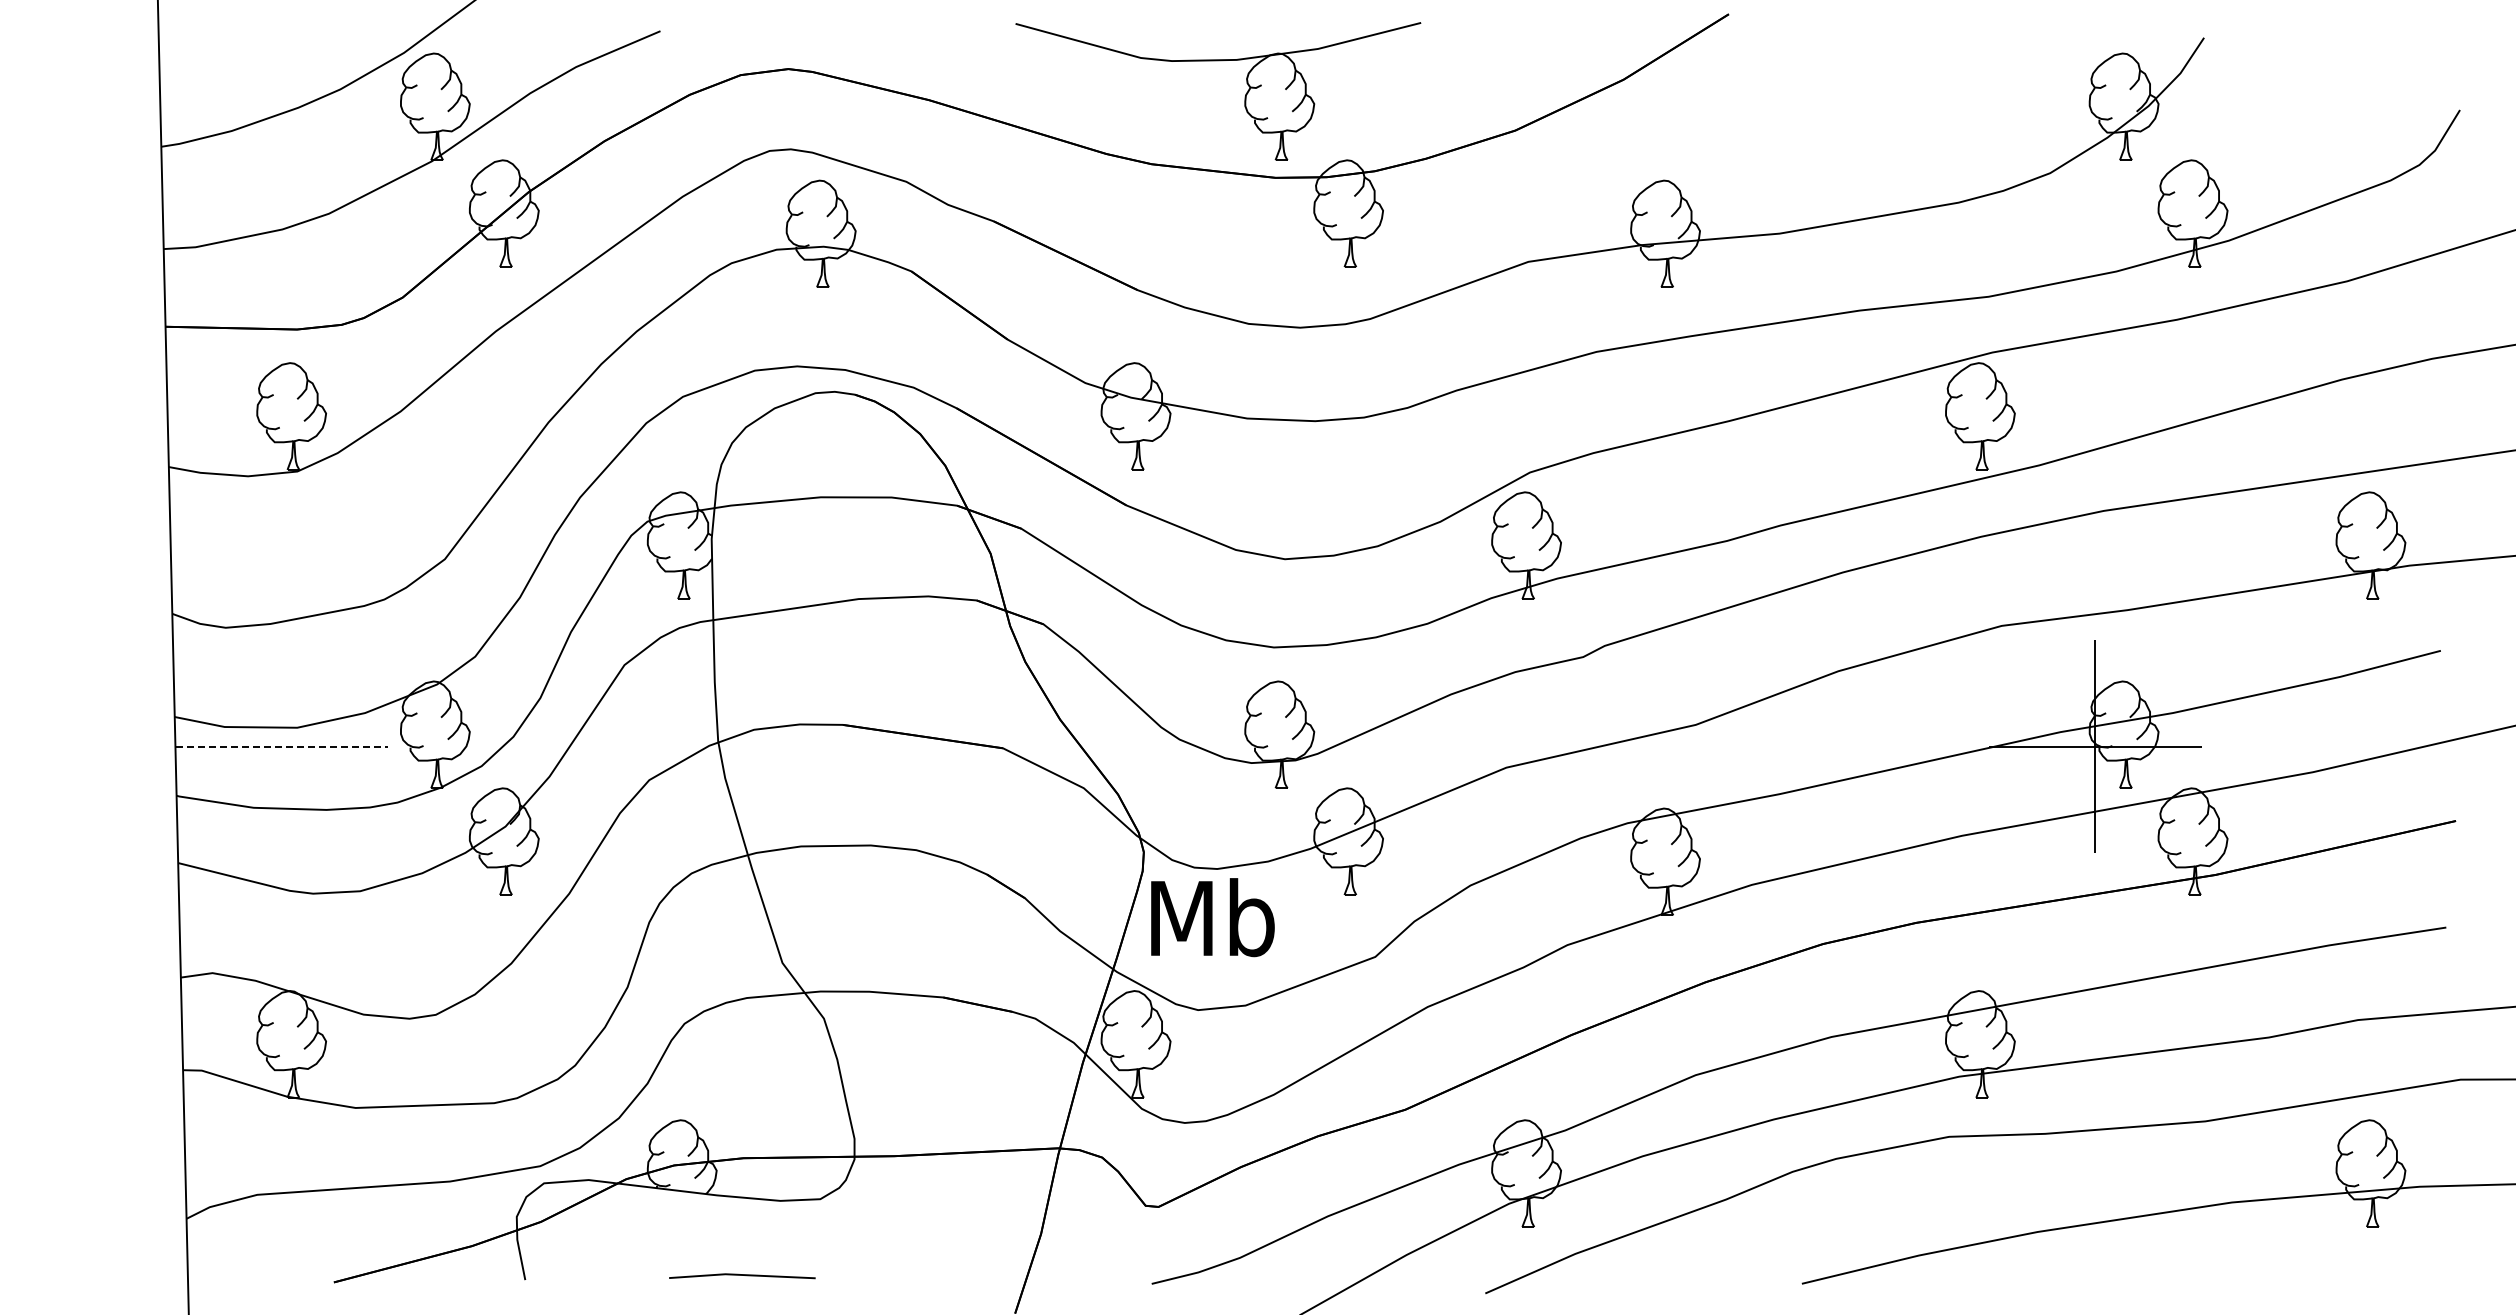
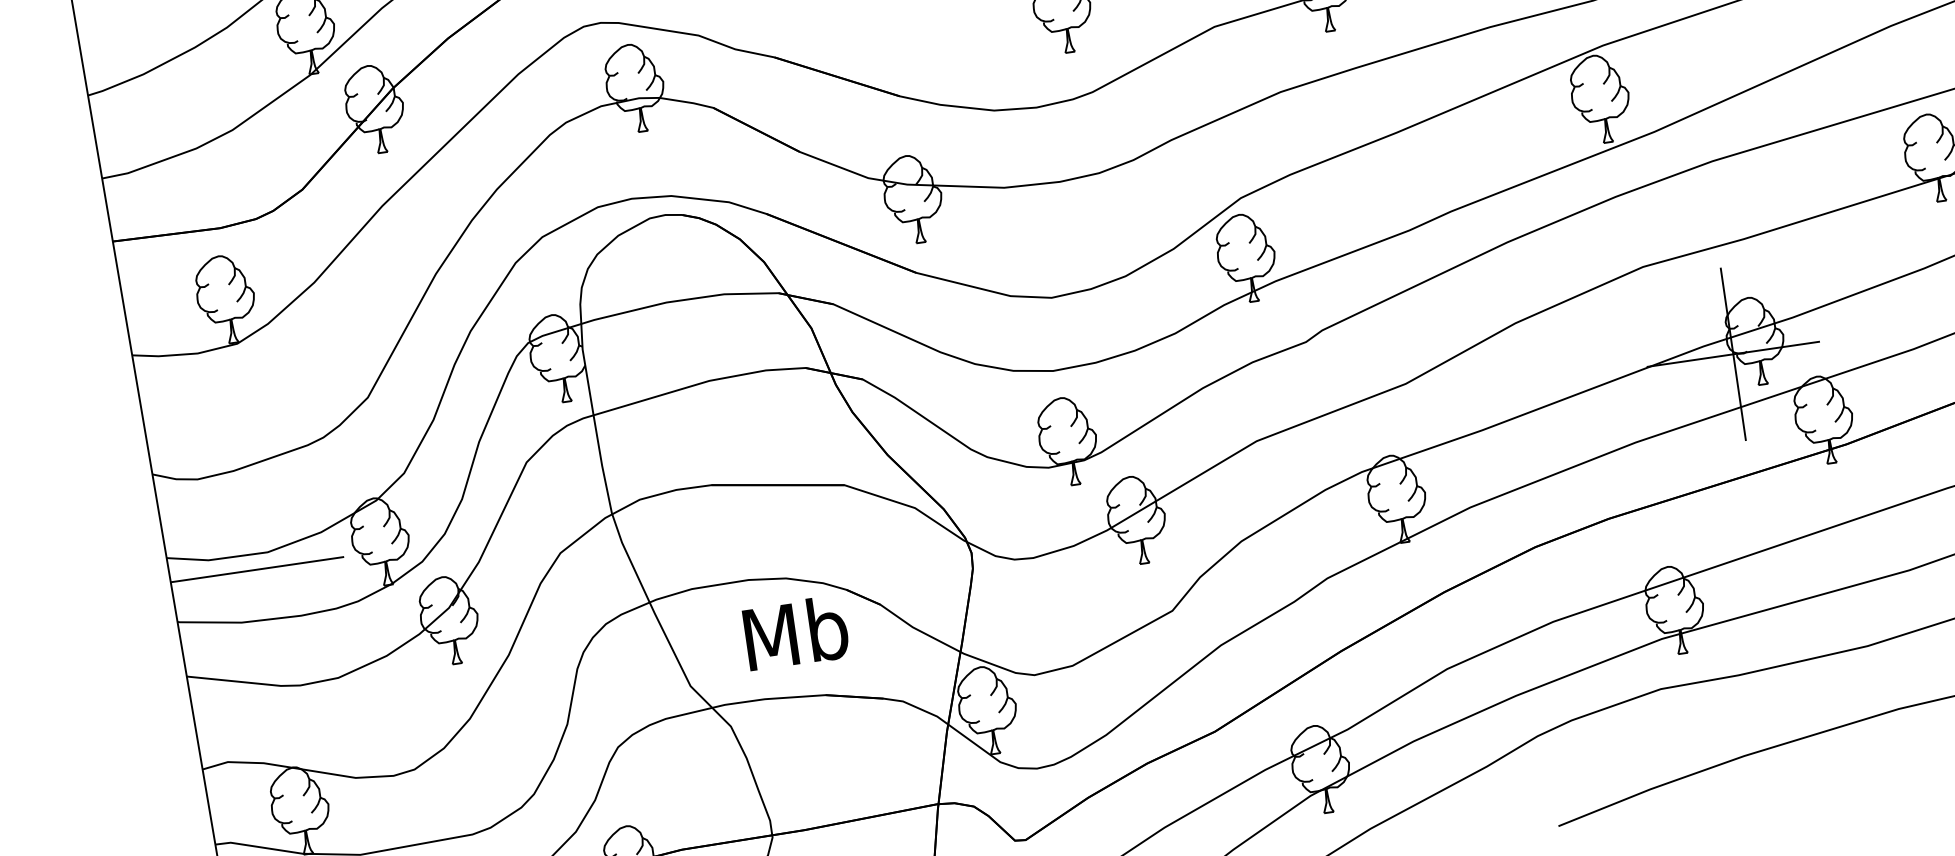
line: (282, 746) -> (257, 569), dashed -> solid
text: (1212, 917) -> (795, 632), moved

